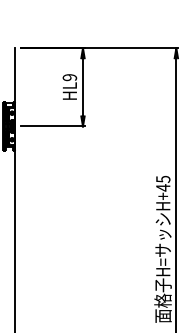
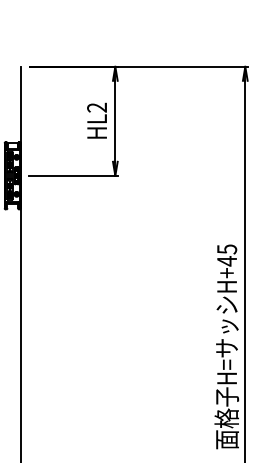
text: (70, 77) -> (97, 107), HL9 -> HL2

